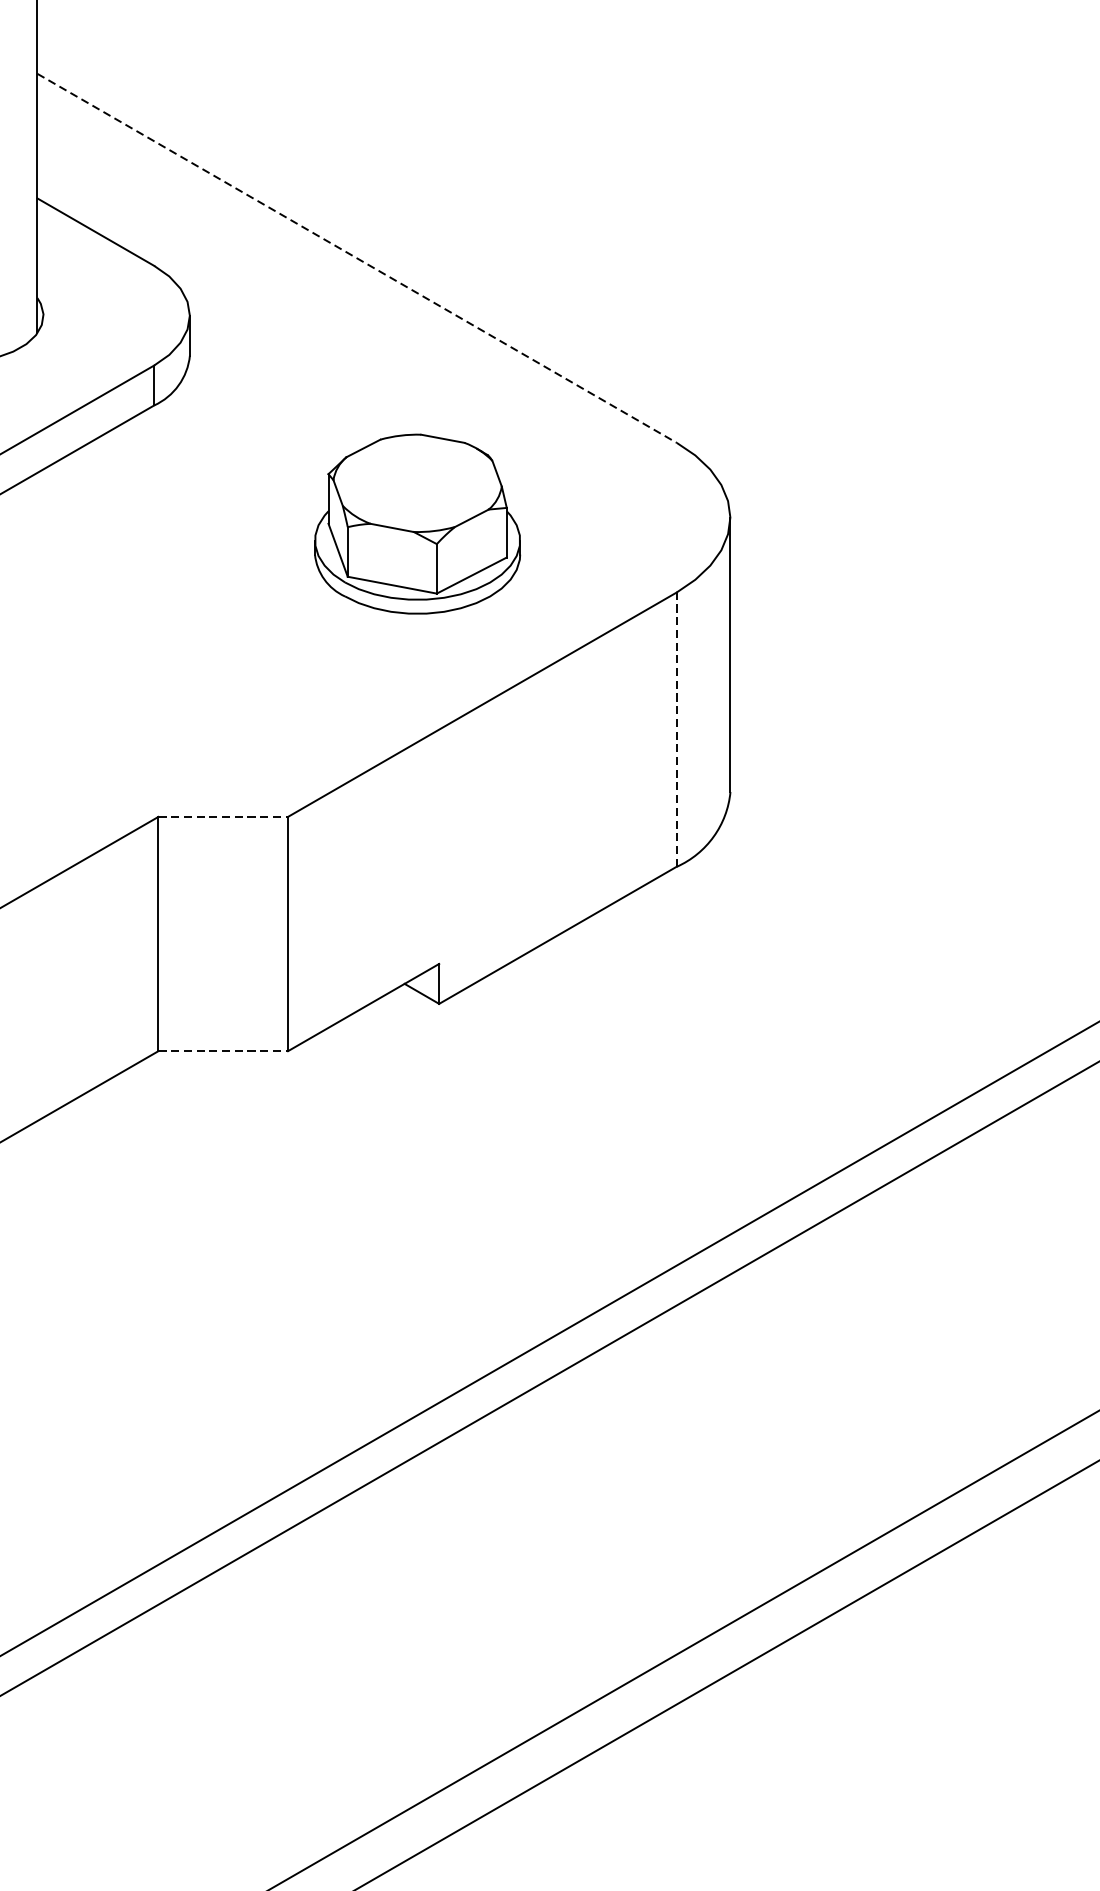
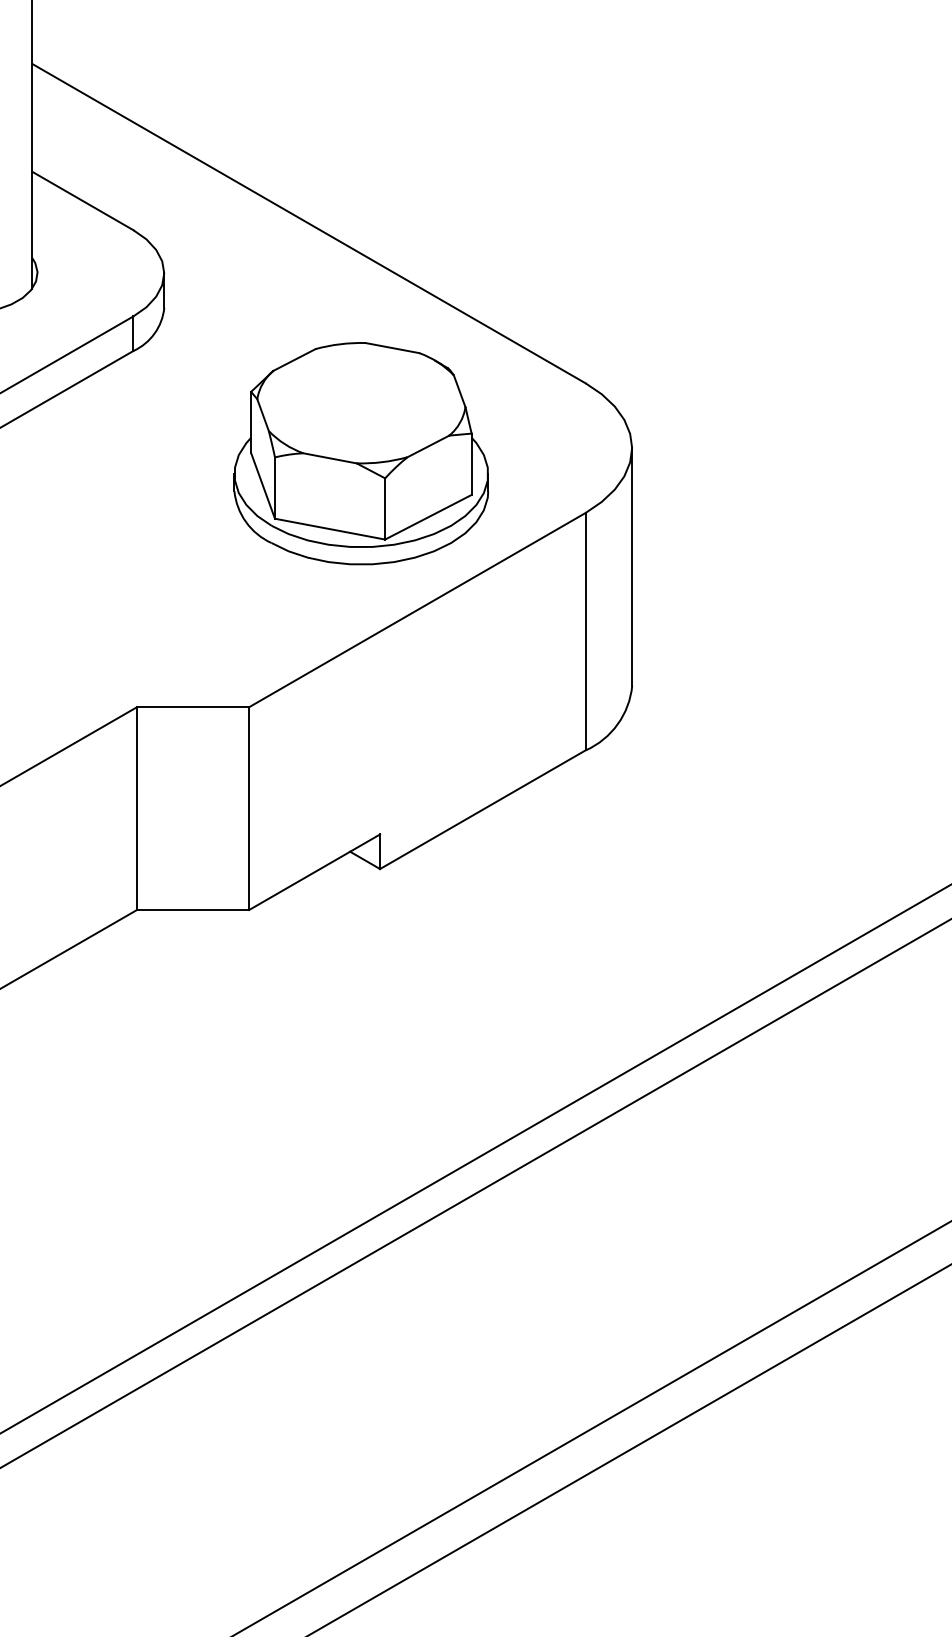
line: (357, 258) -> (309, 223), dashed -> solid
part: (417, 523) -> (361, 453), size x1.43
line: (676, 729) -> (585, 631), dashed -> solid
line: (223, 817) -> (193, 707), dashed -> solid
line: (223, 1050) -> (193, 909), dashed -> solid

